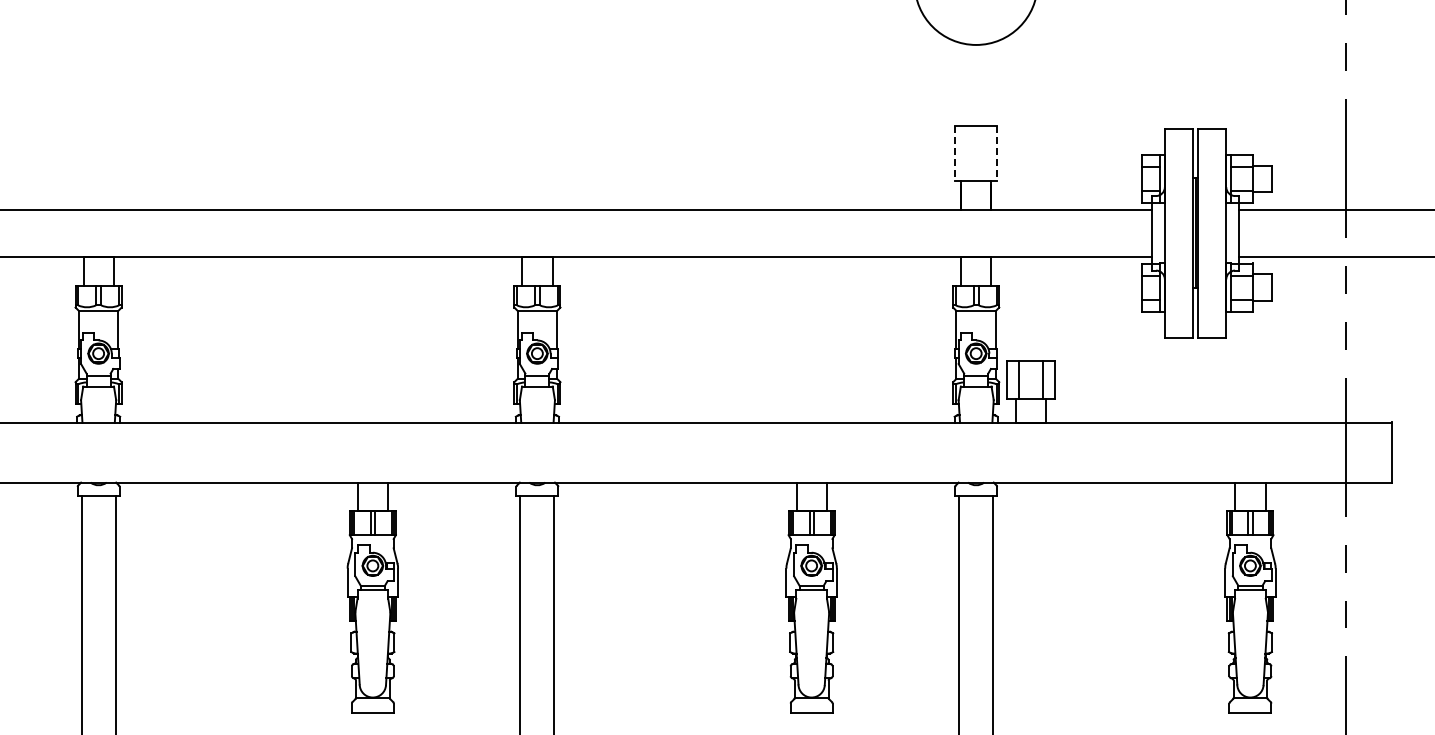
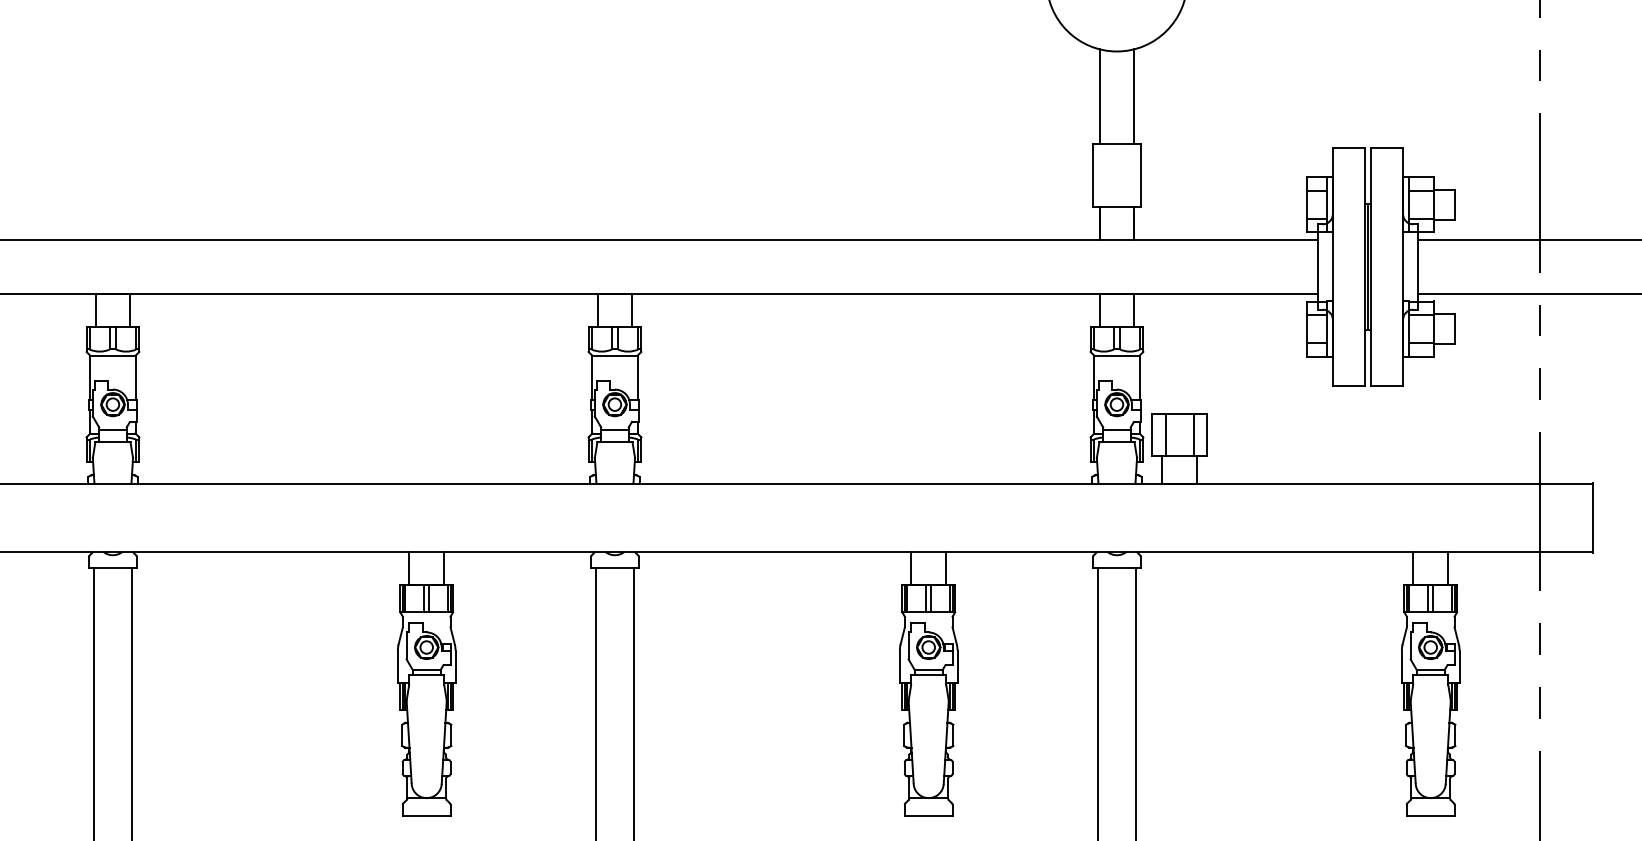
line: (961, 84) -> (1100, 96), added
line: (991, 84) -> (1134, 96), added
line: (955, 154) -> (1093, 176), dashed -> solid
line: (997, 154) -> (1141, 176), dashed -> solid

